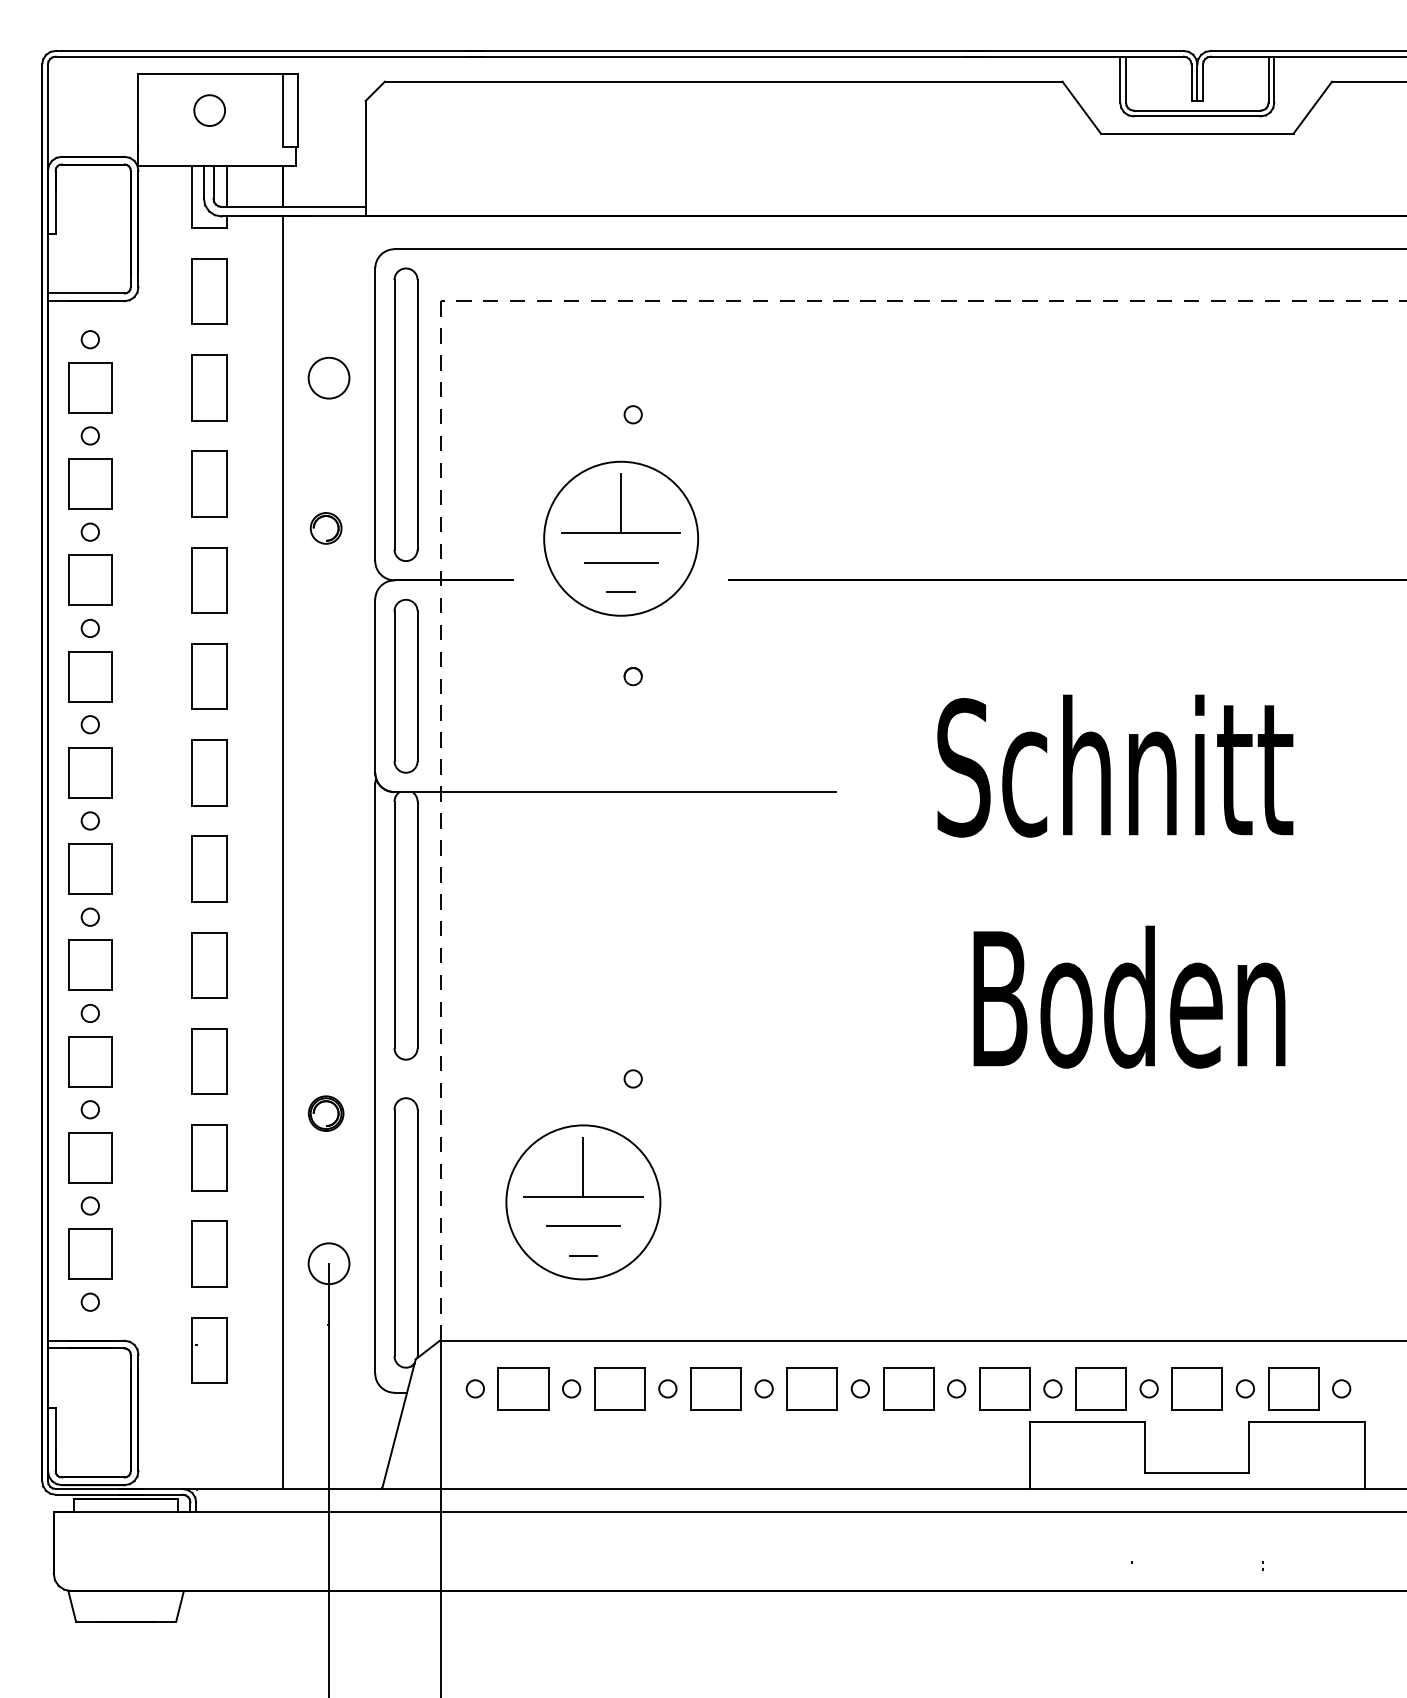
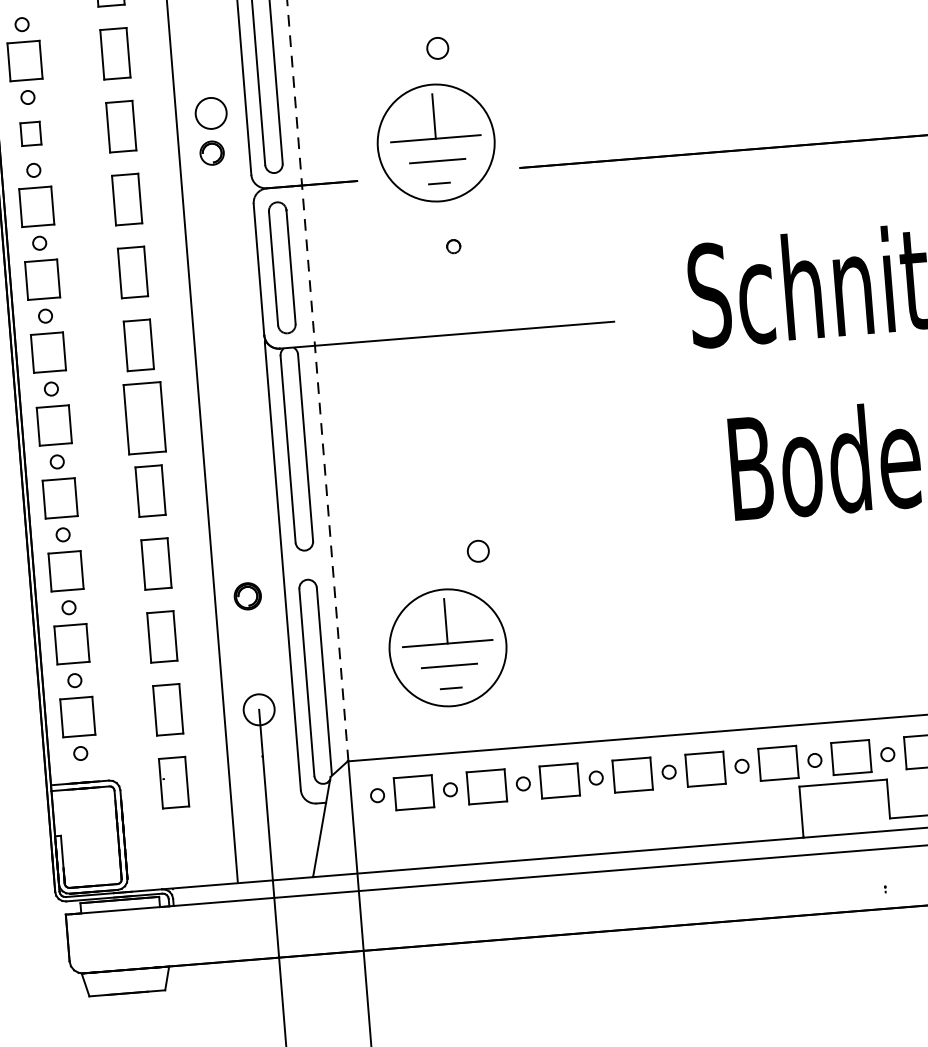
circle: (328, 377) -> (210, 112), moved
circle: (632, 414) -> (437, 48), size x1.6
part: (90, 483) -> (30, 133), size x0.6
part: (209, 868) -> (144, 417), size x1.4
circle: (632, 1078) -> (477, 551), size x1.6

